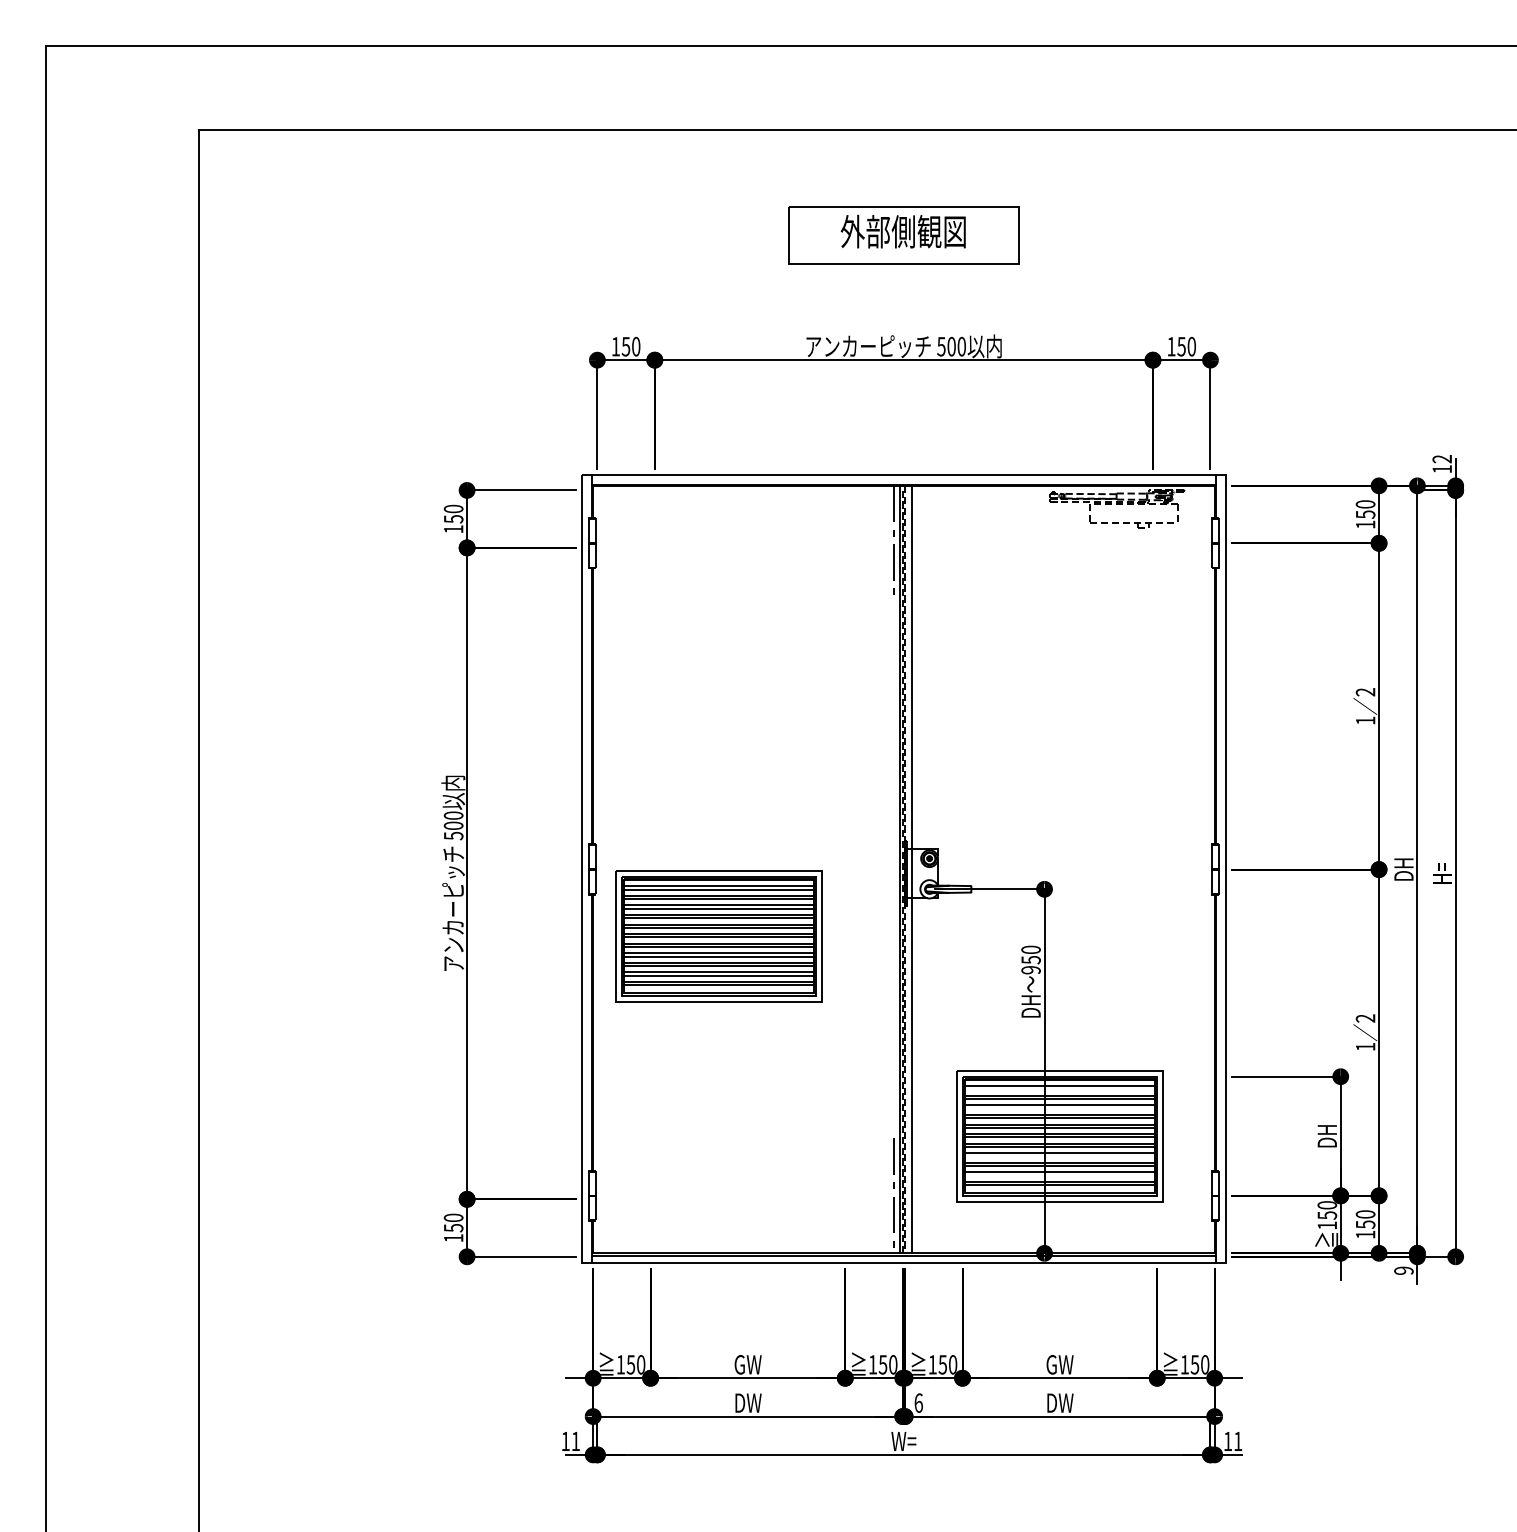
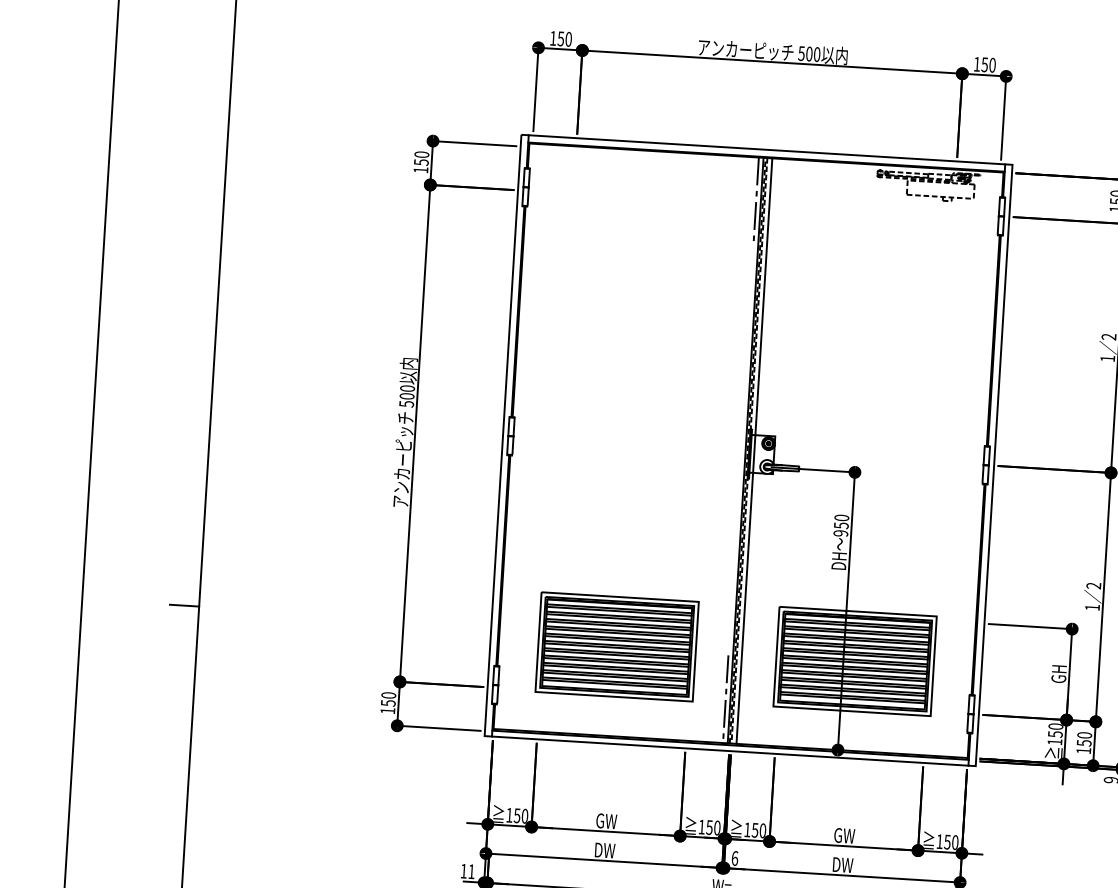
part: (718, 936) -> (616, 647), moved
line: (1059, 1089) -> (856, 625), added
line: (1059, 1108) -> (856, 640), added
line: (179, 1116) -> (184, 605), added
text: (1327, 1142) -> (1058, 678), DH -> GH
line: (1059, 1156) -> (853, 676), added
line: (1059, 1175) -> (852, 691), added

